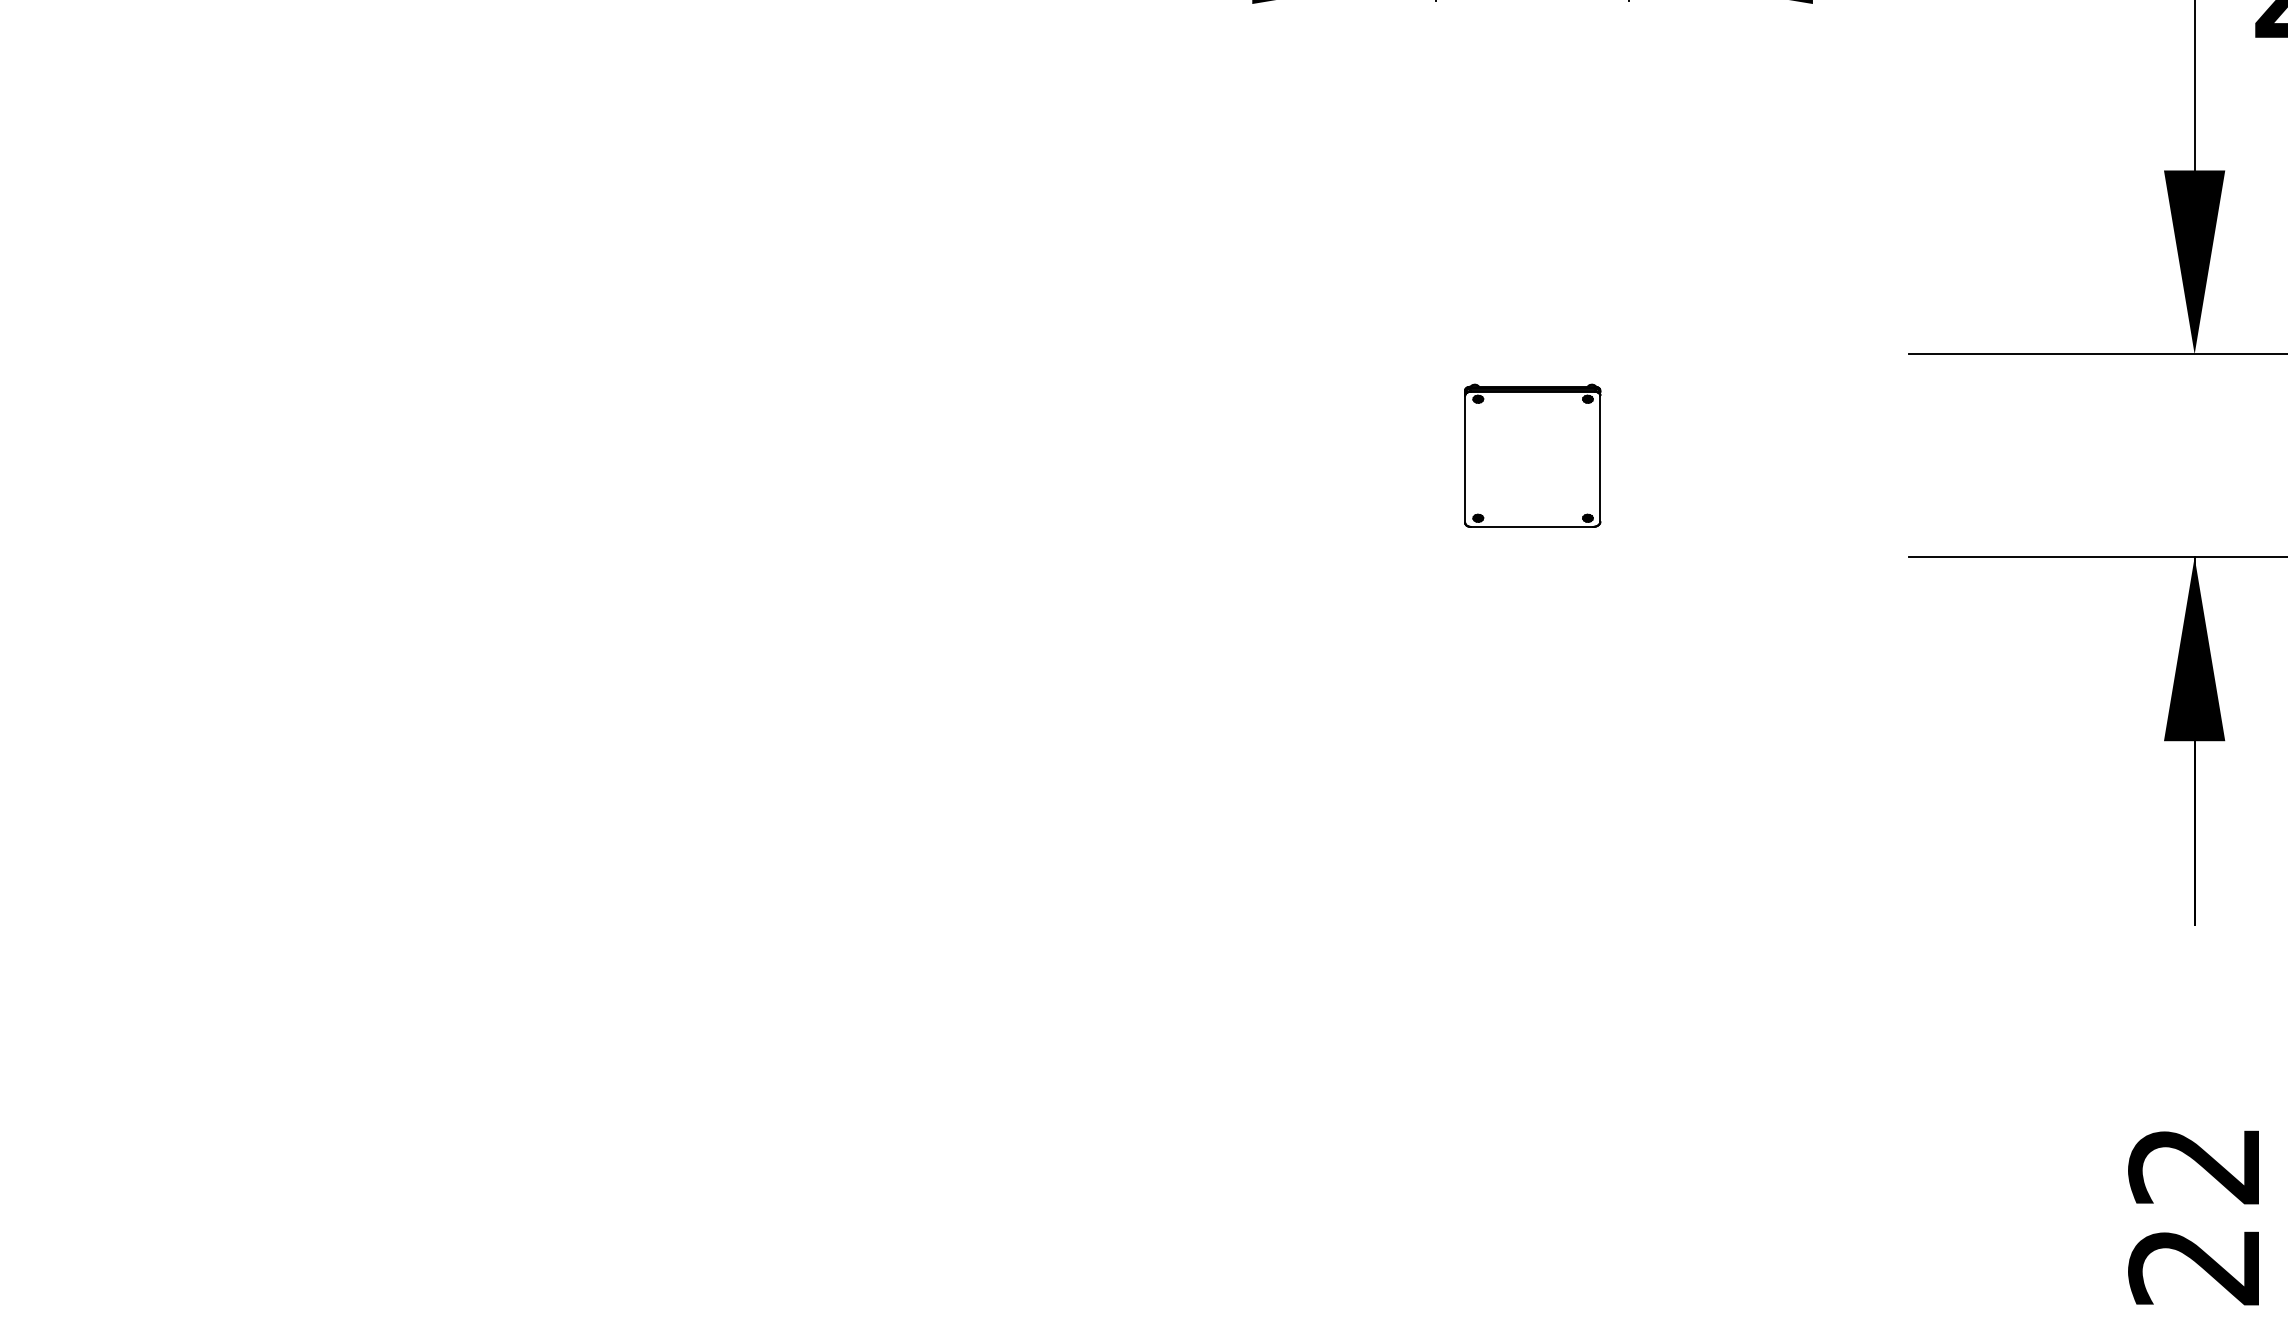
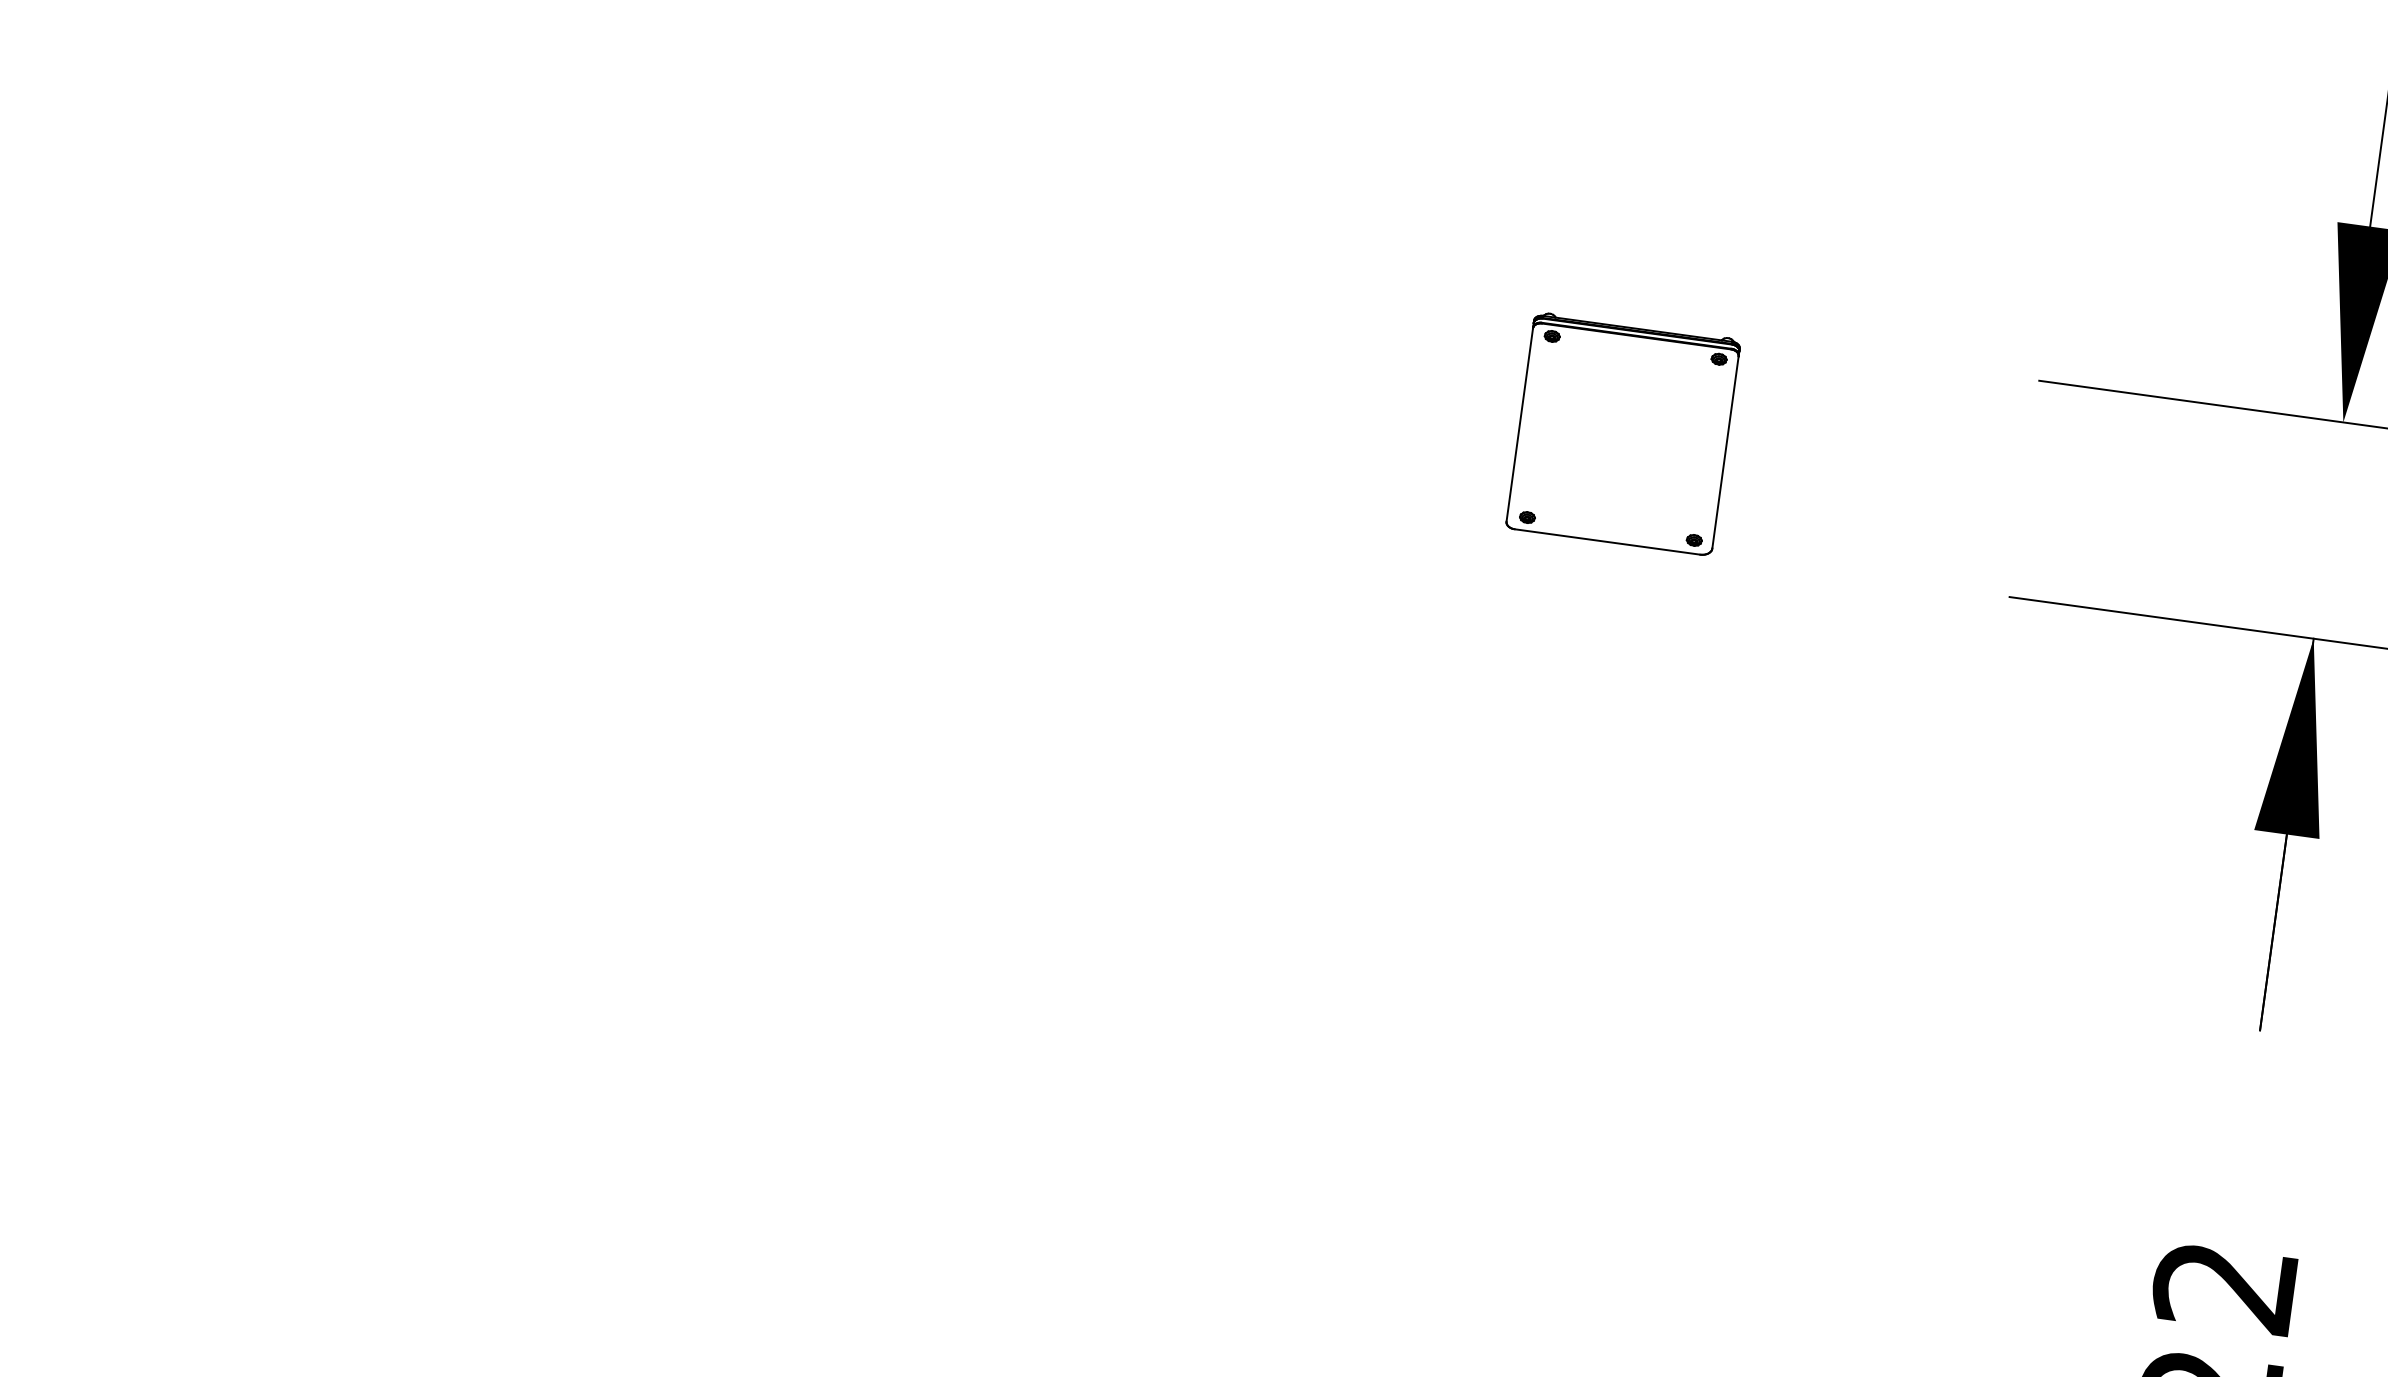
part: (1532, 455) -> (1623, 433), size x1.43

